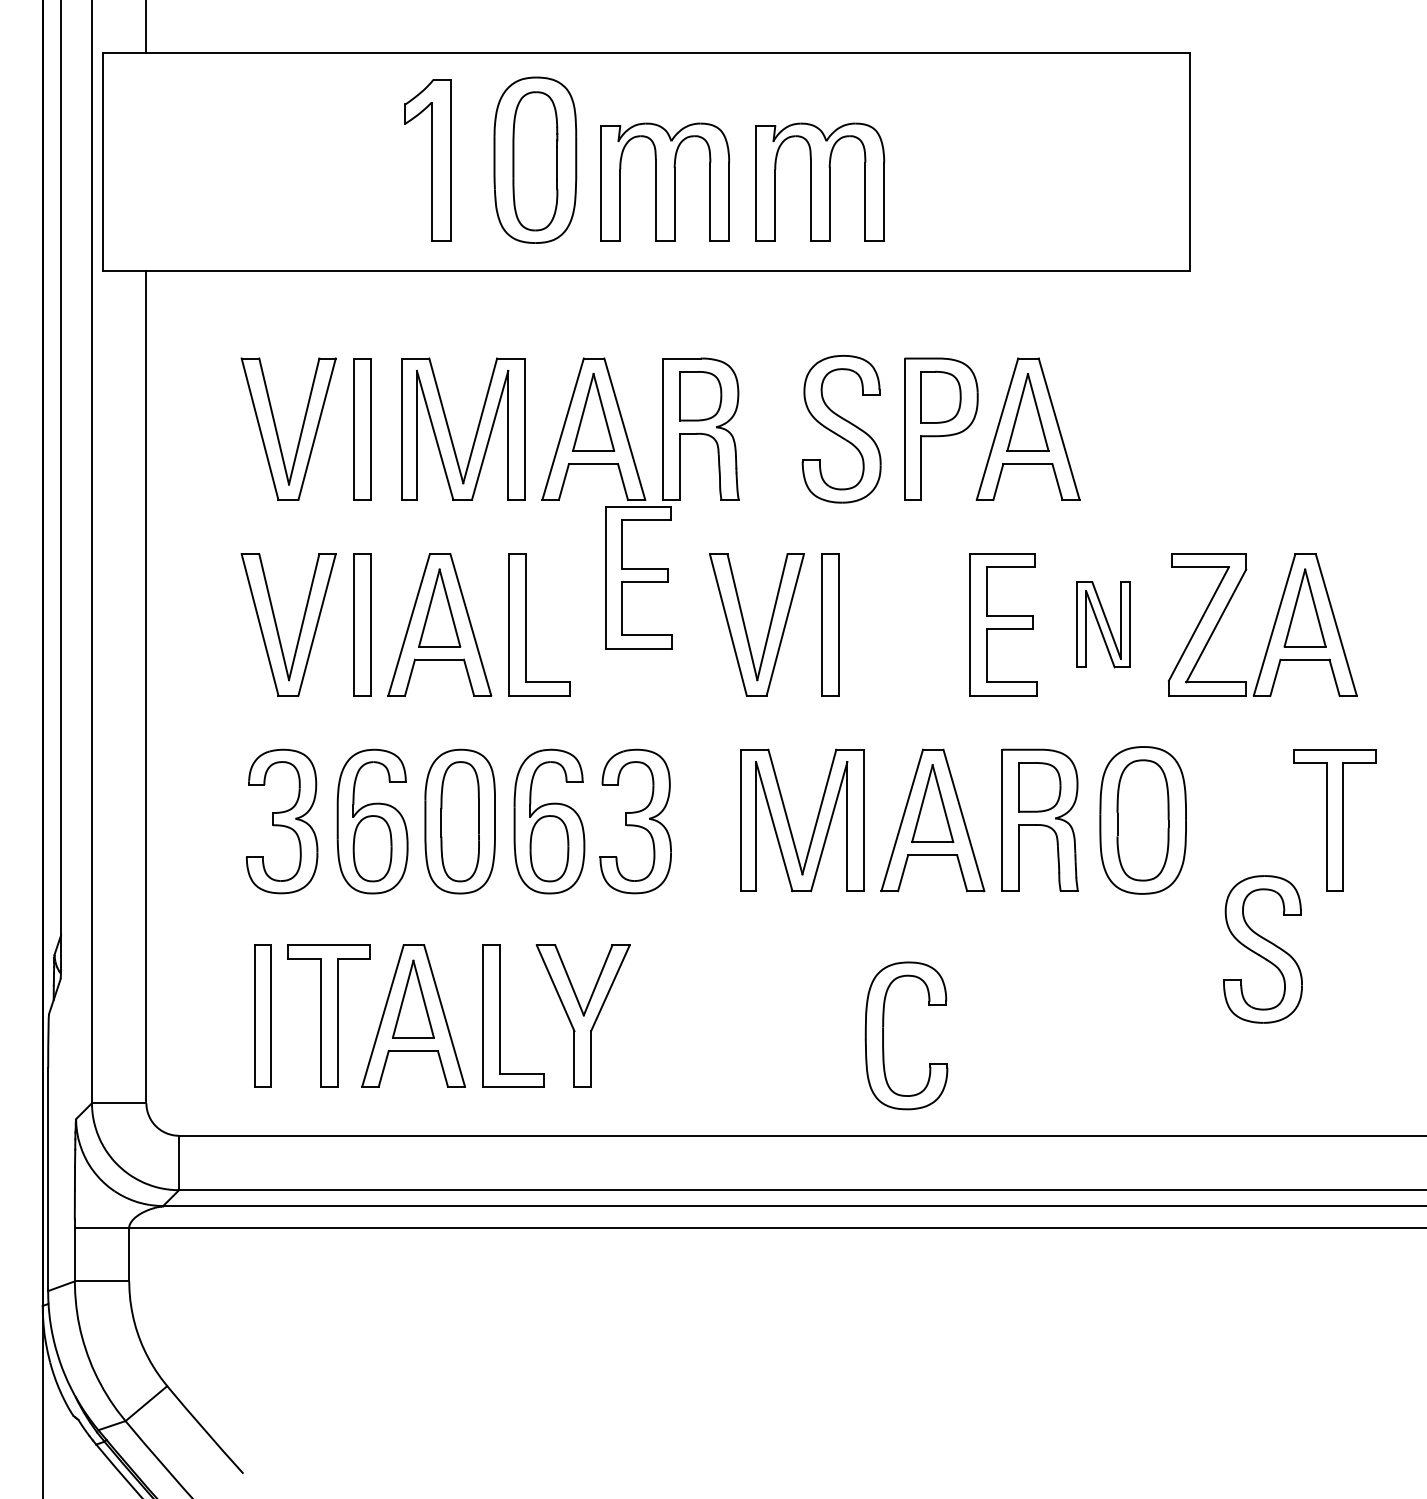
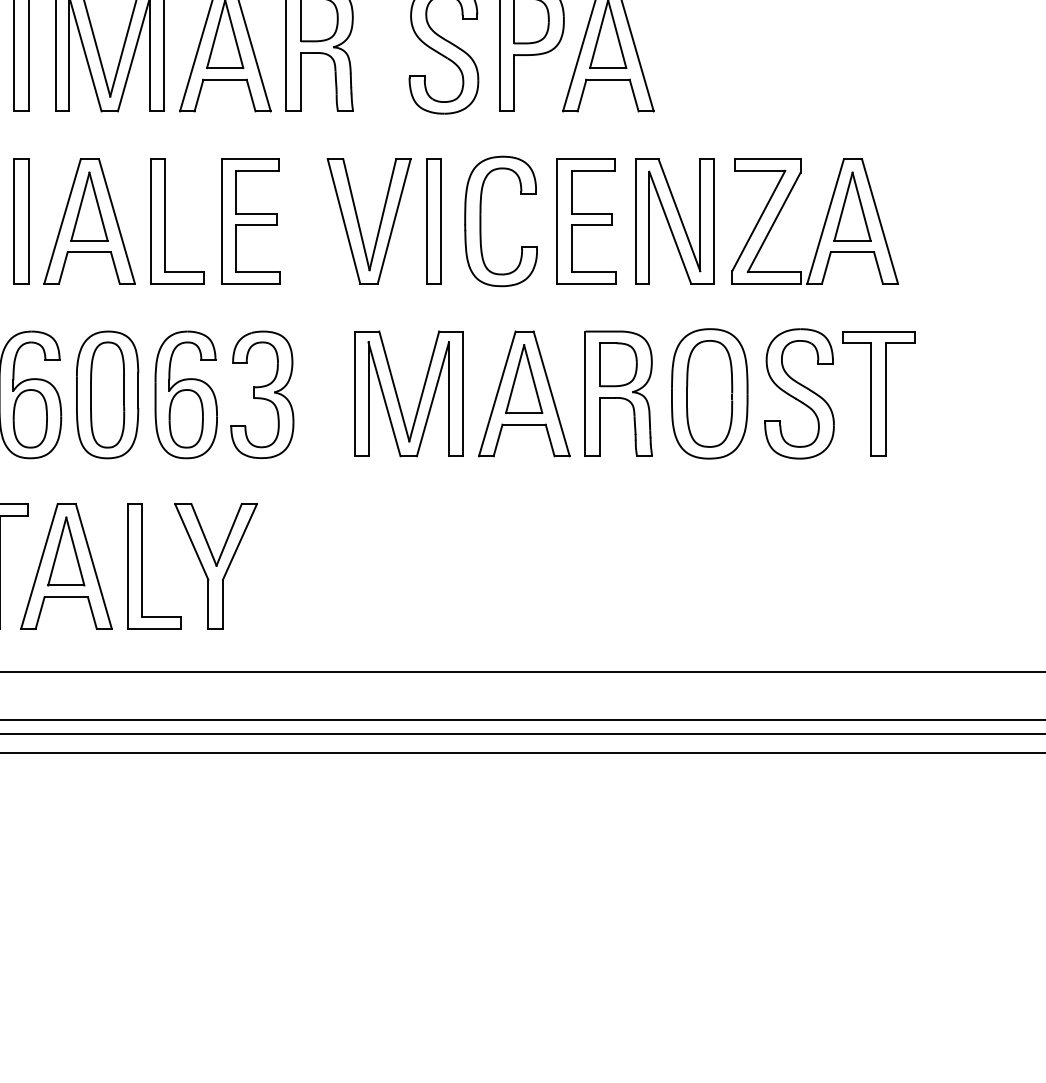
part: (638, 577) -> (250, 221), moved
part: (1103, 624) -> (674, 221), size x1.67
part: (1262, 949) -> (799, 393), moved
part: (883, 1035) -> (480, 221), moved

